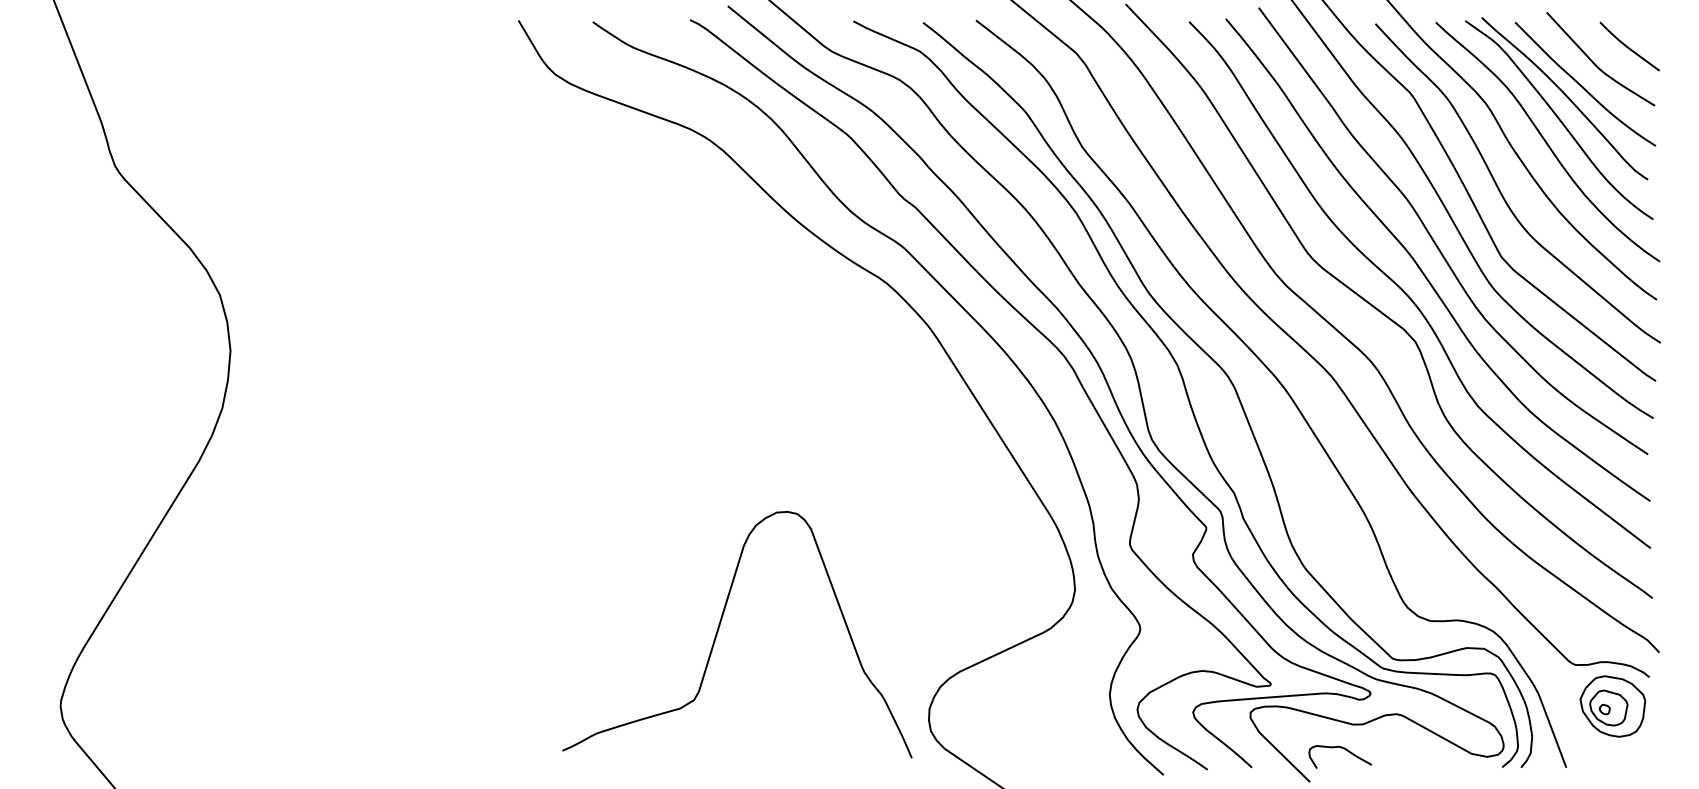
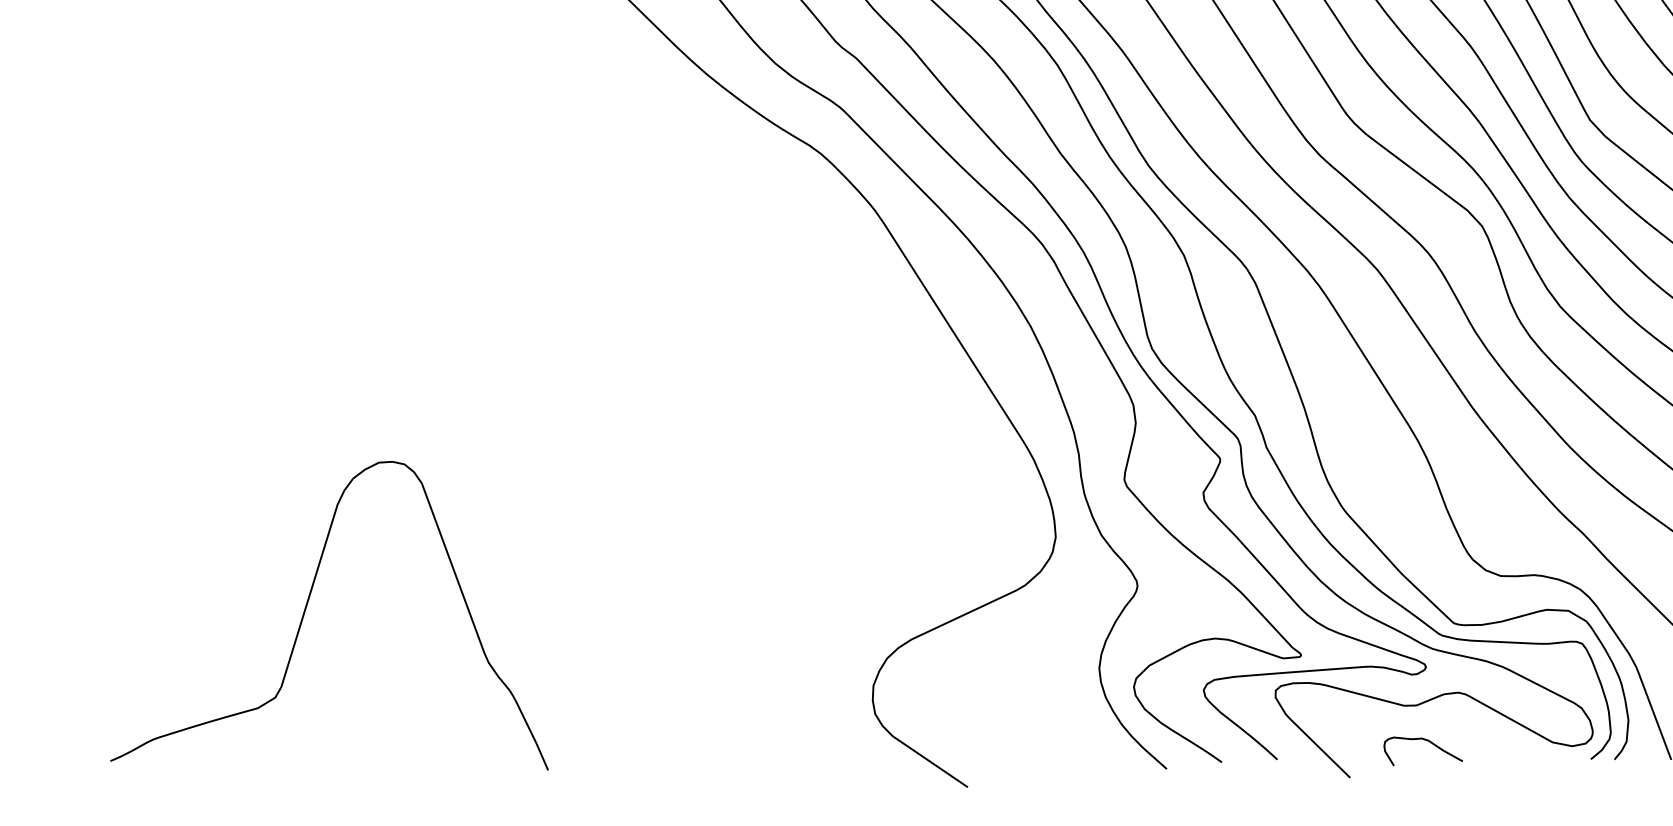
part: (719, 628) -> (307, 607), moved
curve: (1343, 749) -> (1427, 741), moved

